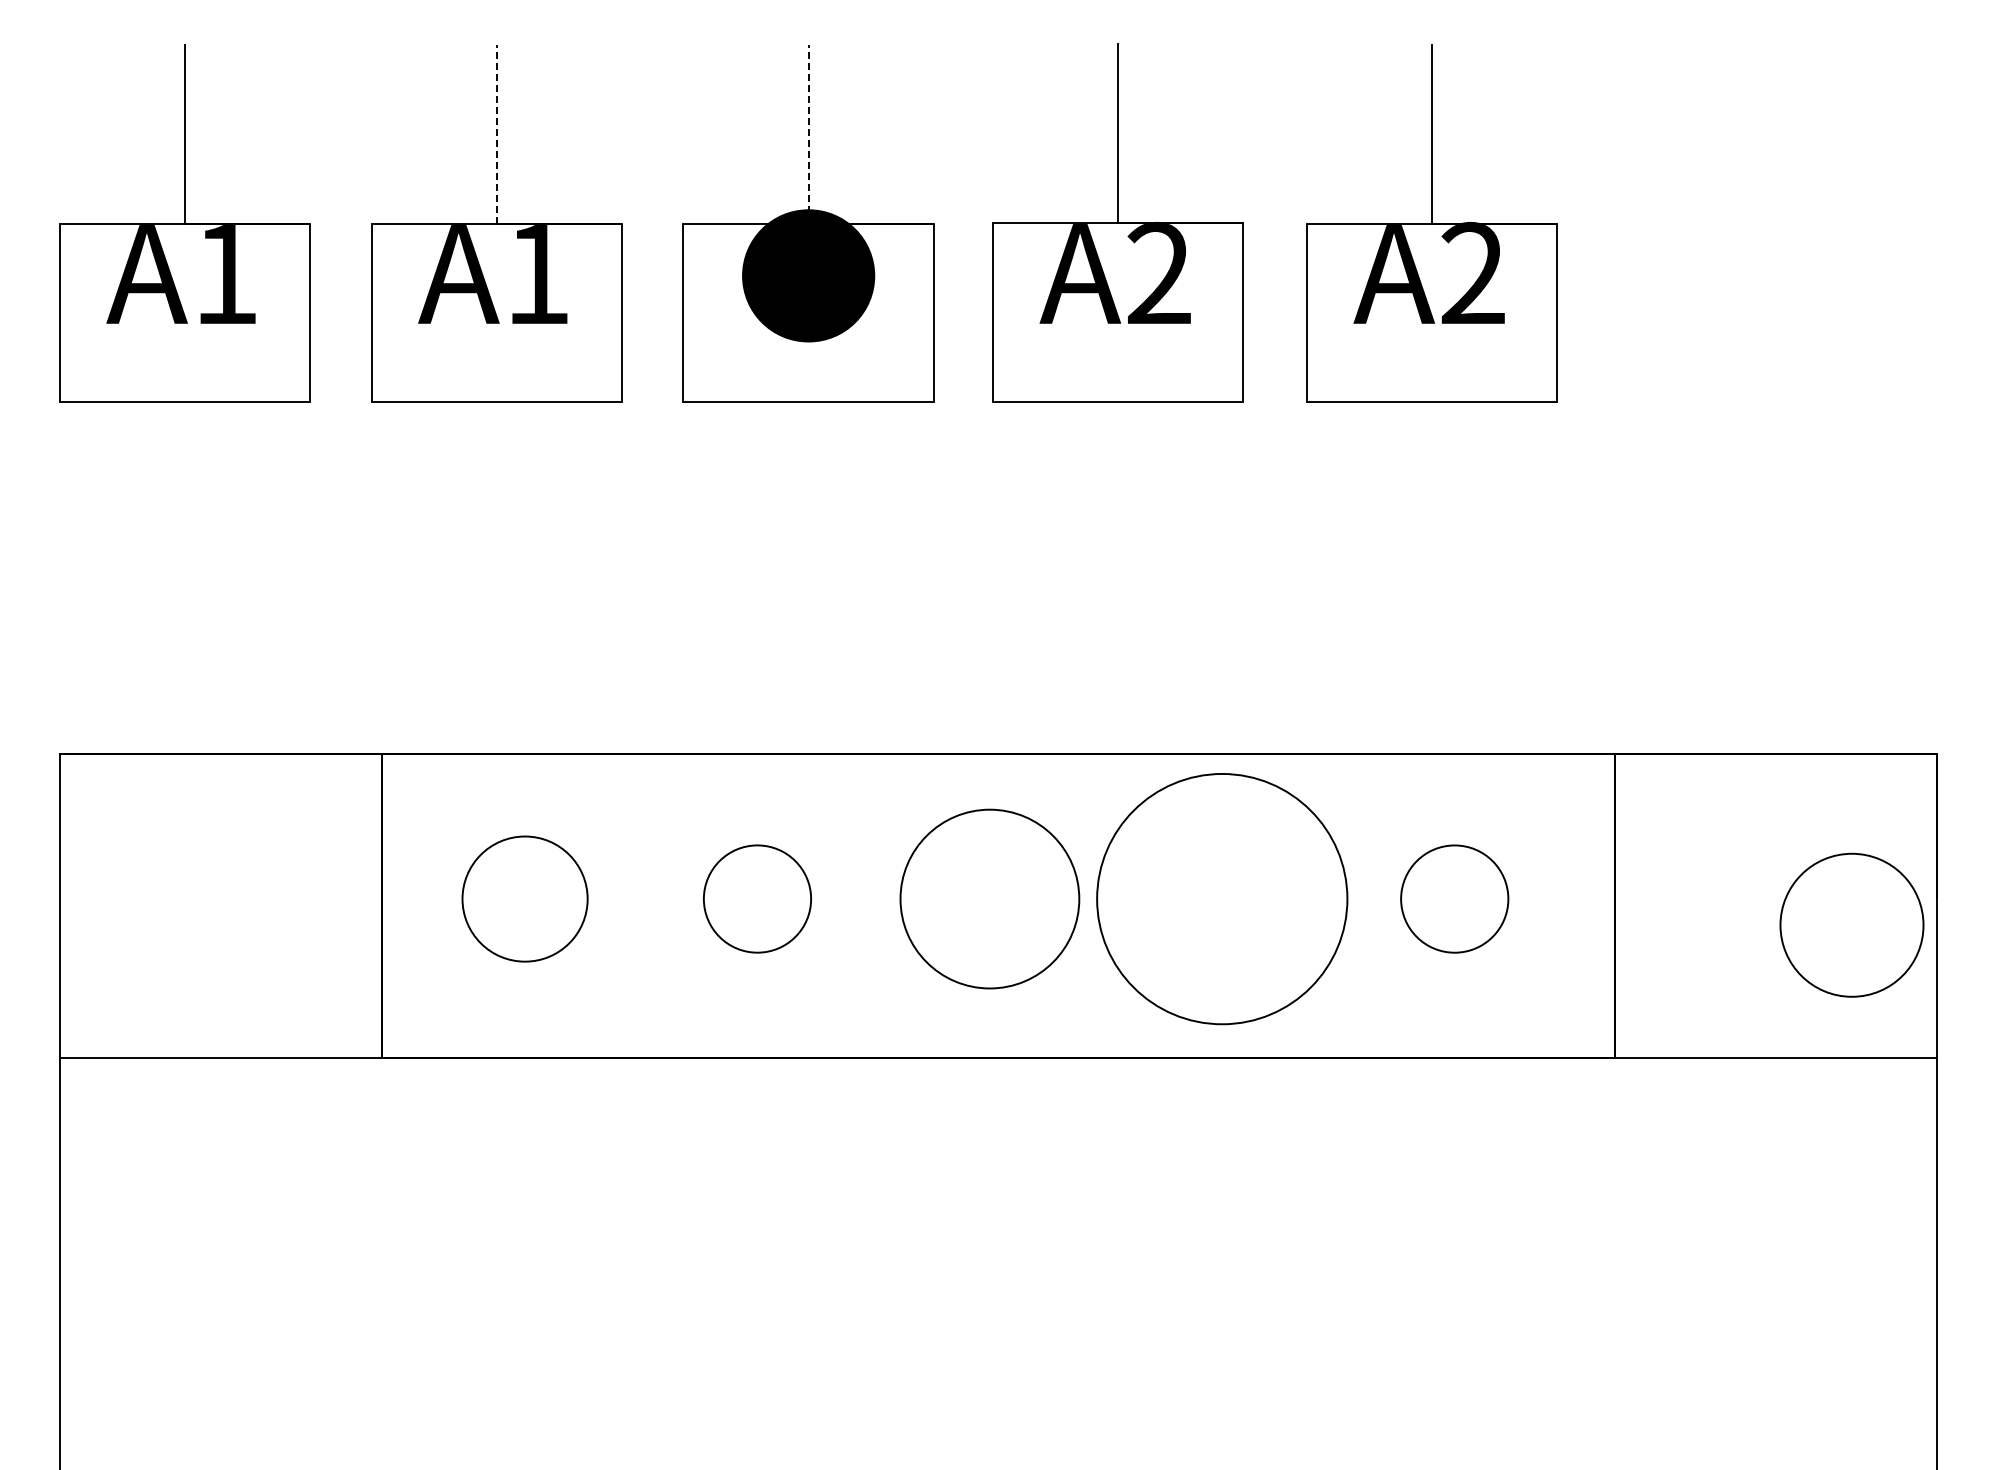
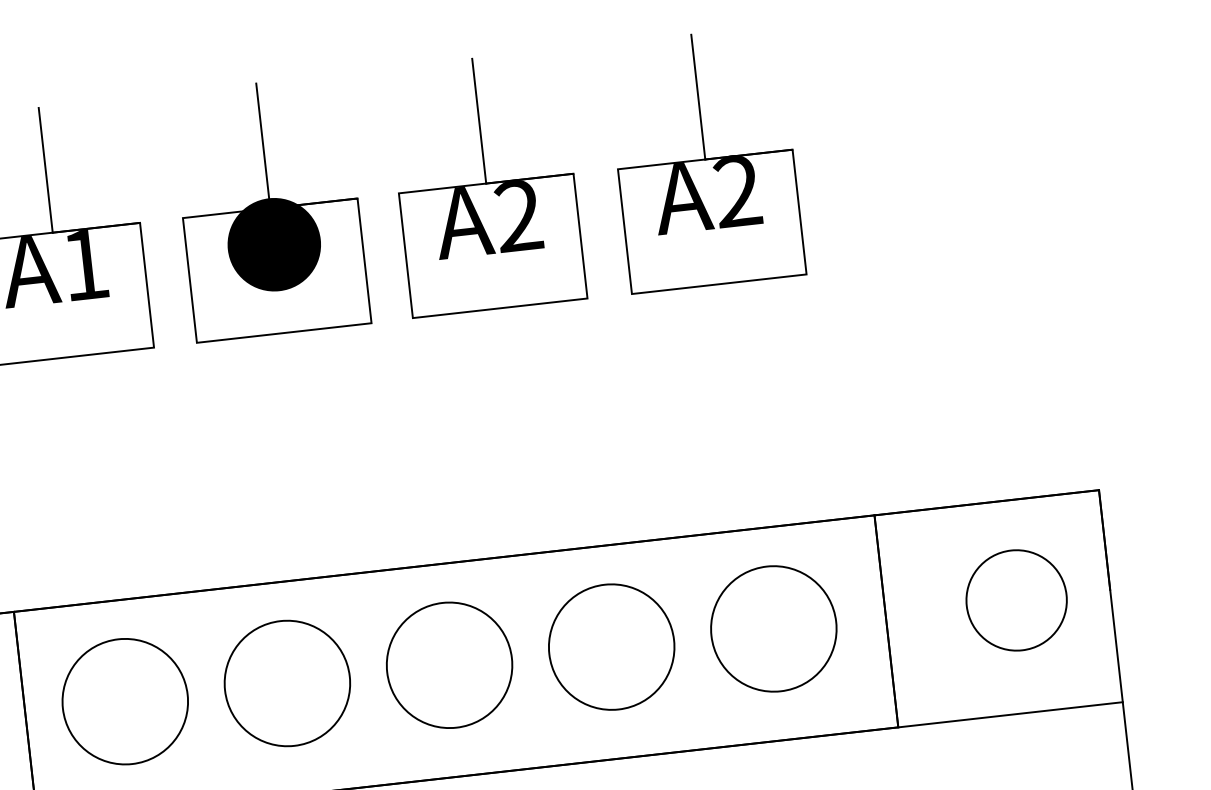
line: (496, 133) -> (45, 169), dashed -> solid
line: (808, 133) -> (263, 145), dashed -> solid
circle: (524, 898) -> (124, 701), size x1.43
circle: (757, 898) -> (287, 683), size x1.67
circle: (1222, 898) -> (611, 646), size x0.71
circle: (1454, 898) -> (773, 628), size x1.67
circle: (1851, 924) -> (1016, 599), moved

